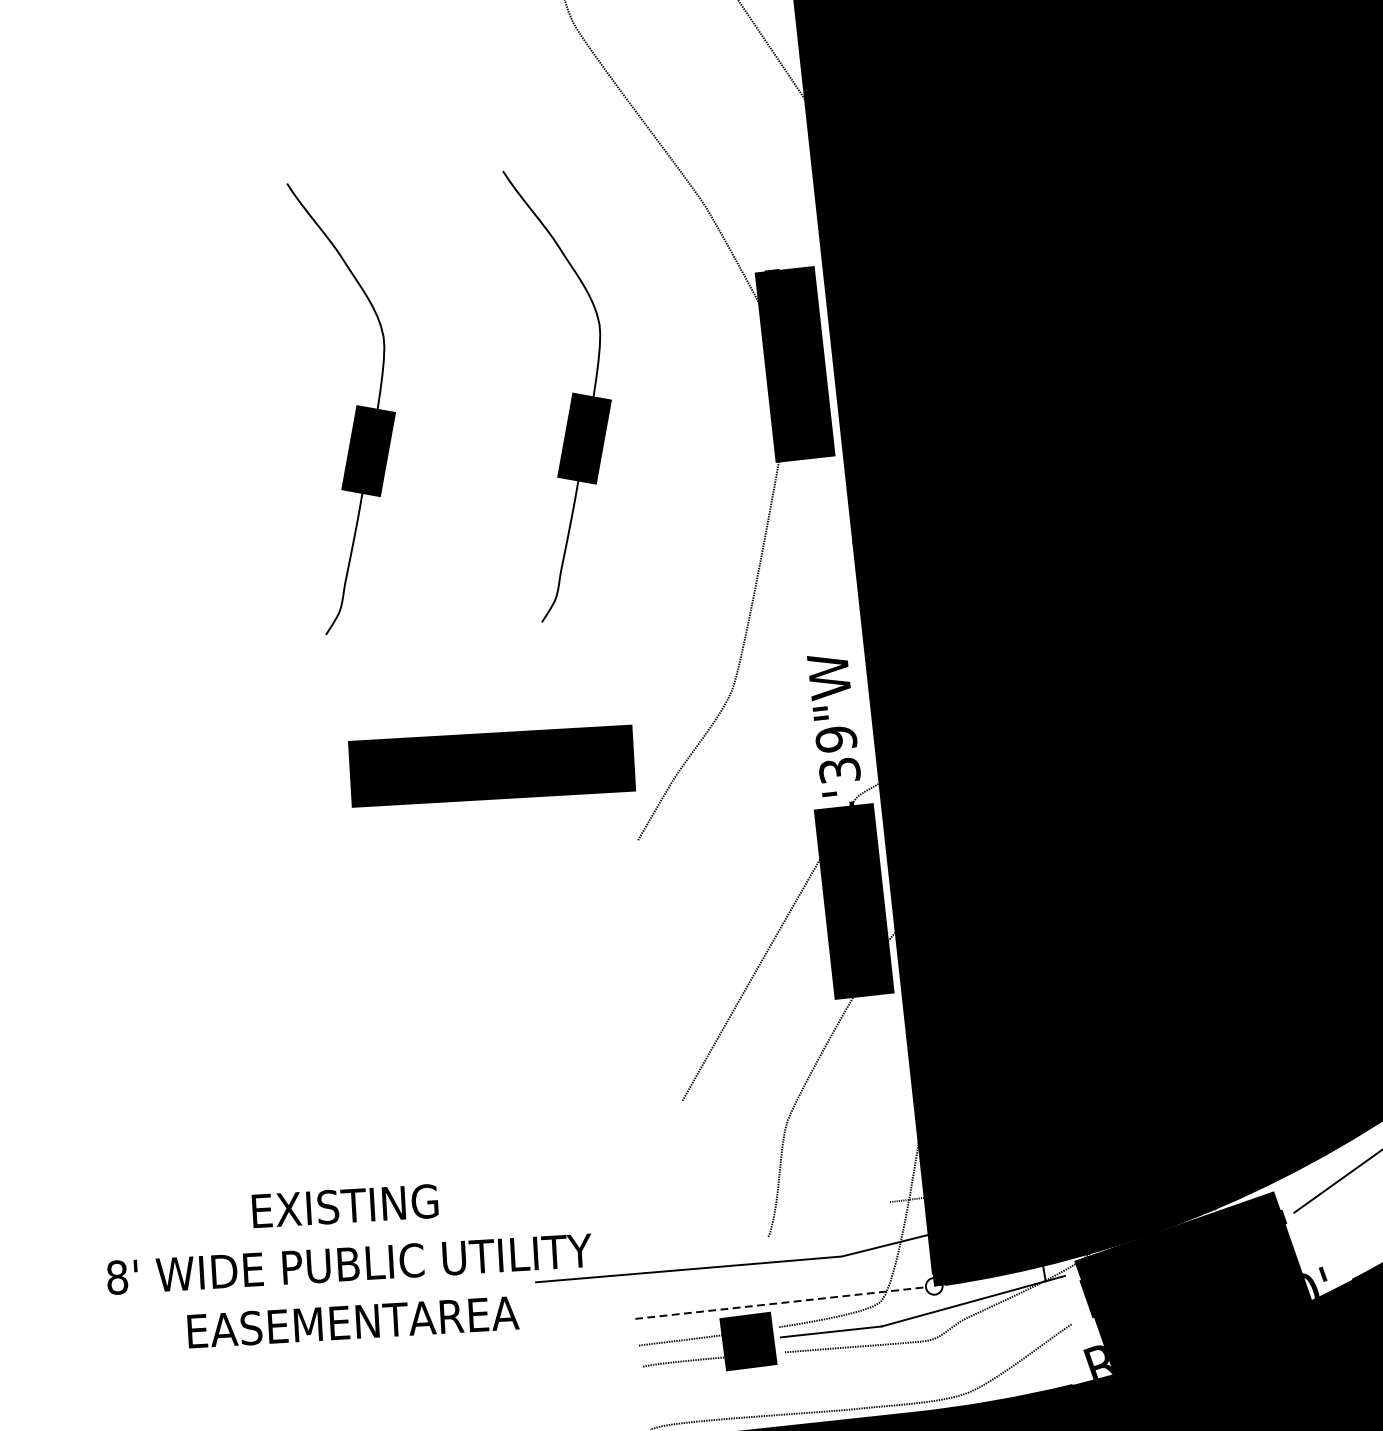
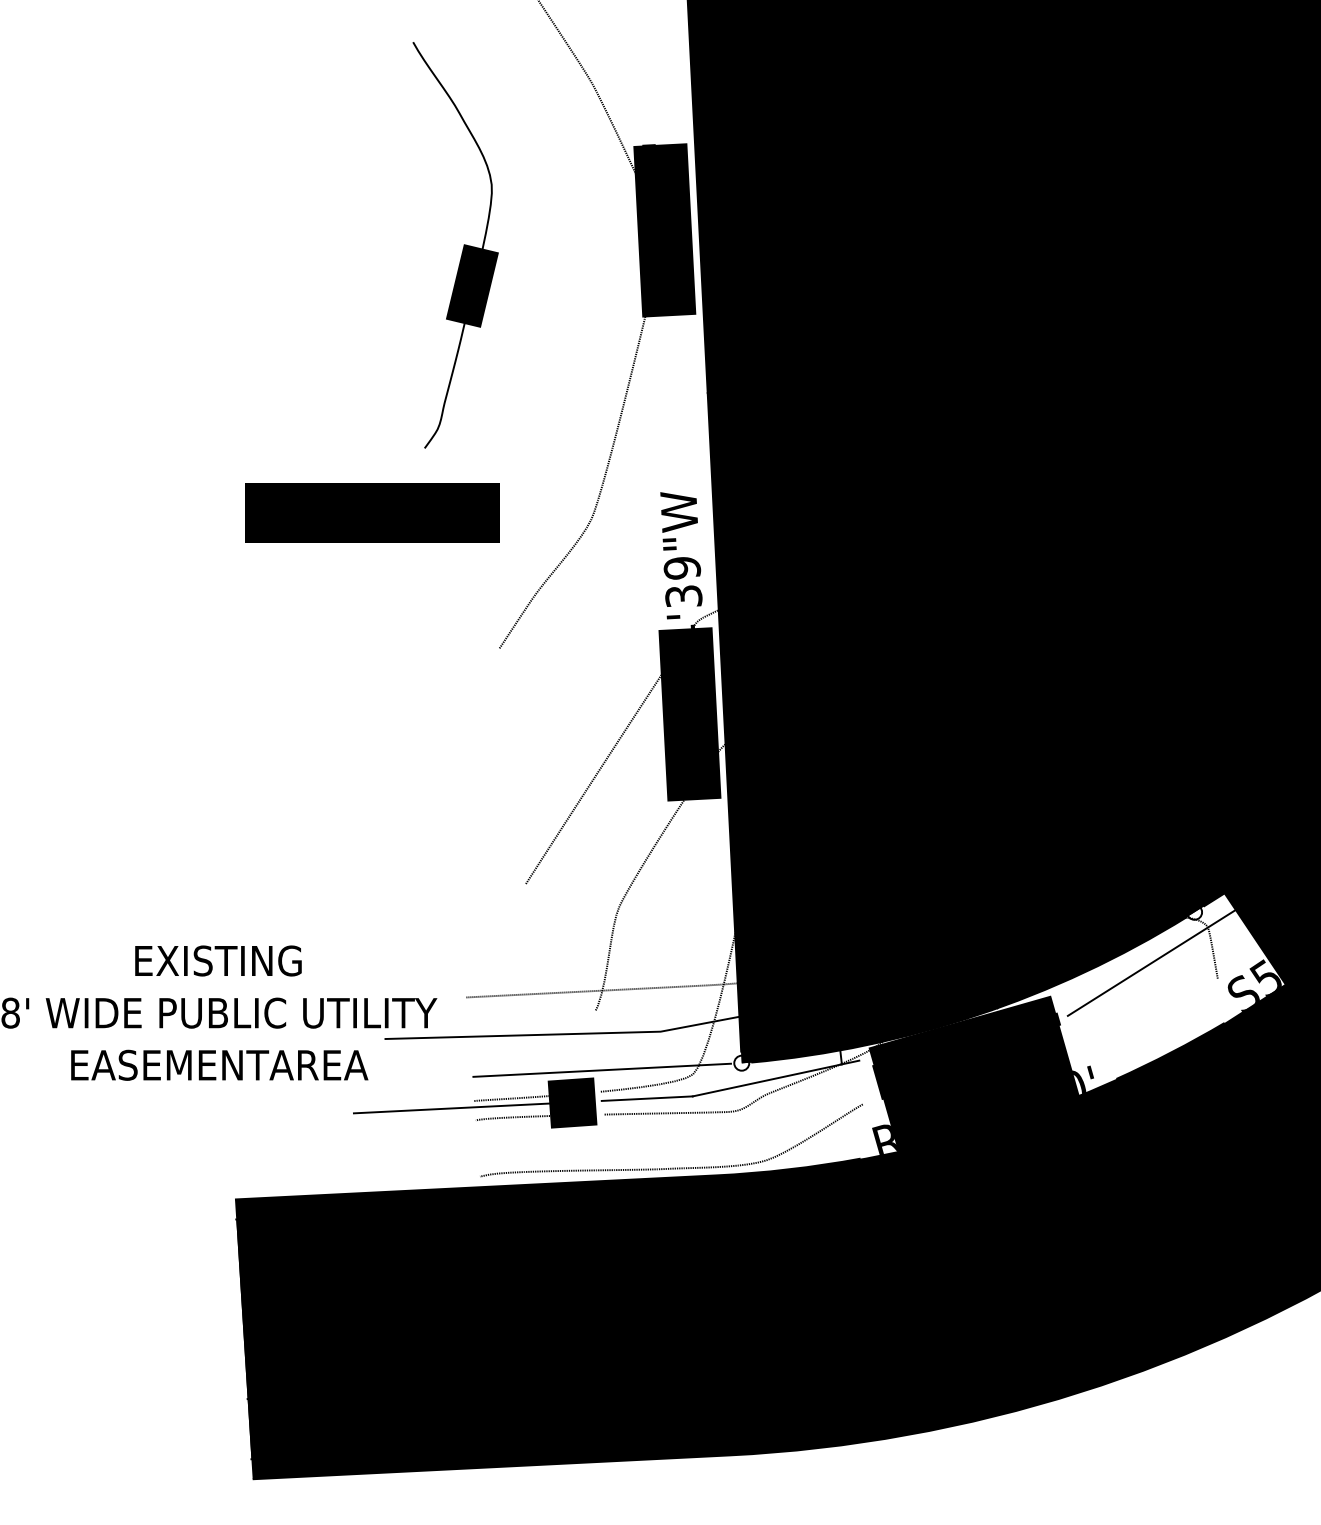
part: (356, 406) -> (269, 245), removed
text: (491, 766) -> (372, 512), moved
line: (756, 1216) -> (586, 991), added
line: (779, 1303) -> (602, 1070), dashed -> solid
line: (616, 1355) -> (453, 1108), added

